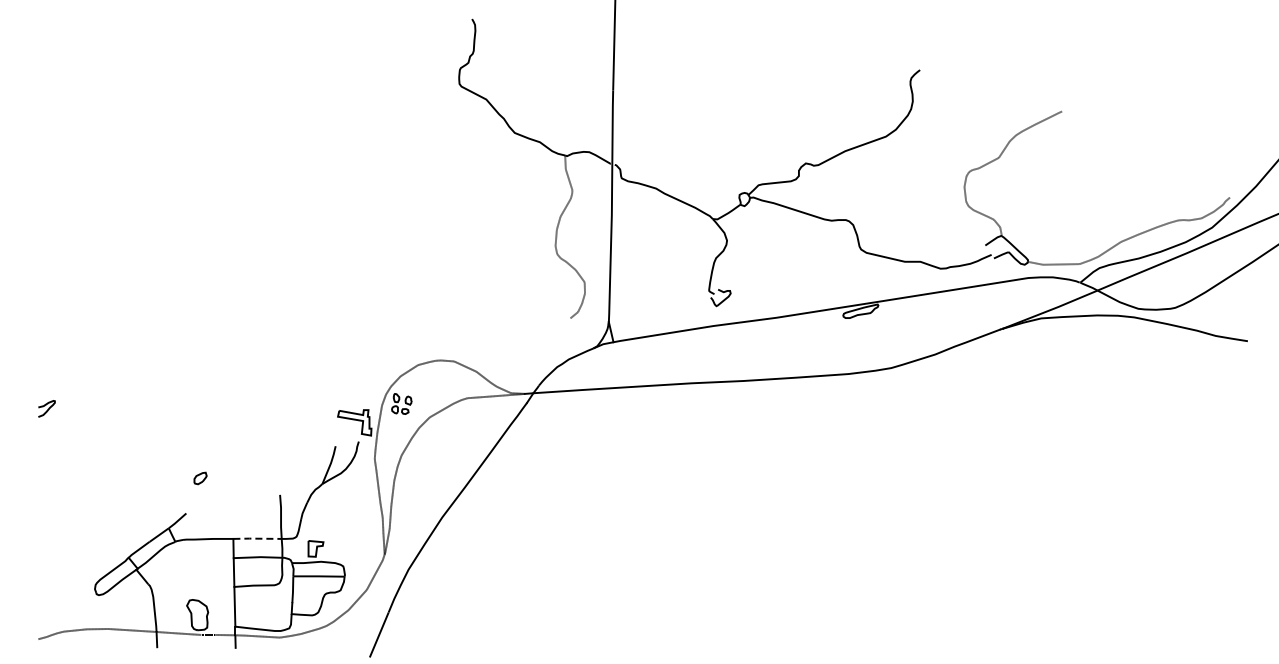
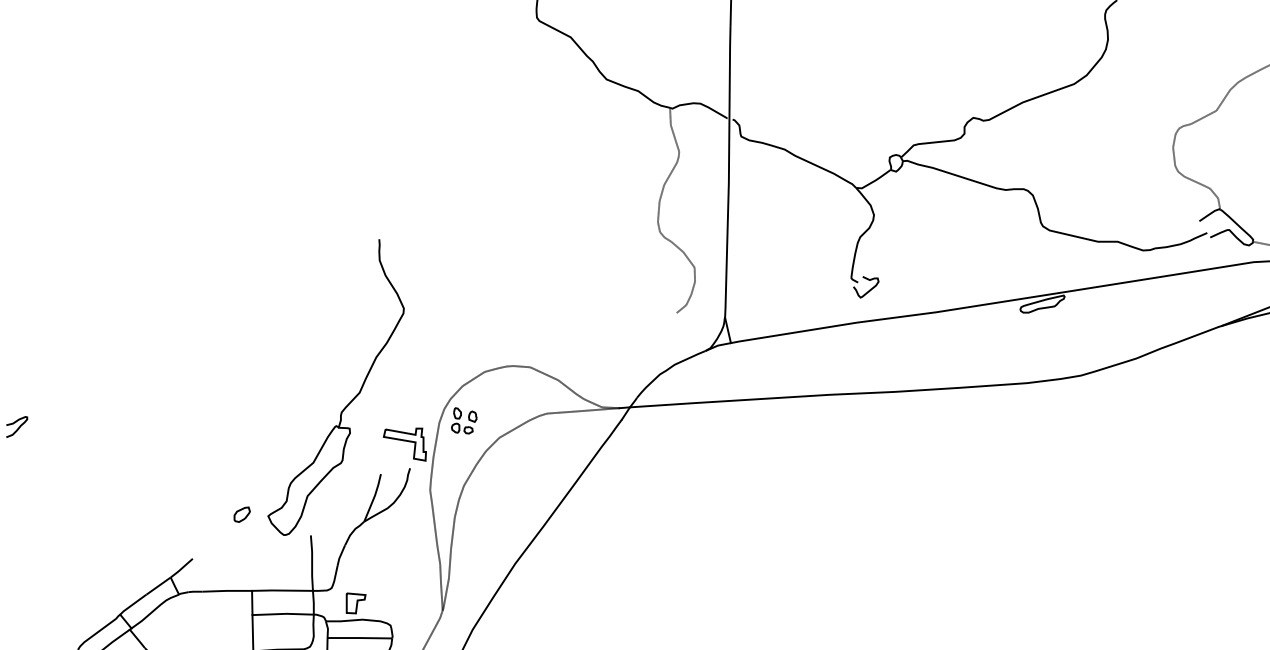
part: (311, 387) -> (350, 400), added
part: (200, 478) -> (242, 514), moved
line: (257, 538) -> (282, 590), dashed -> solid

